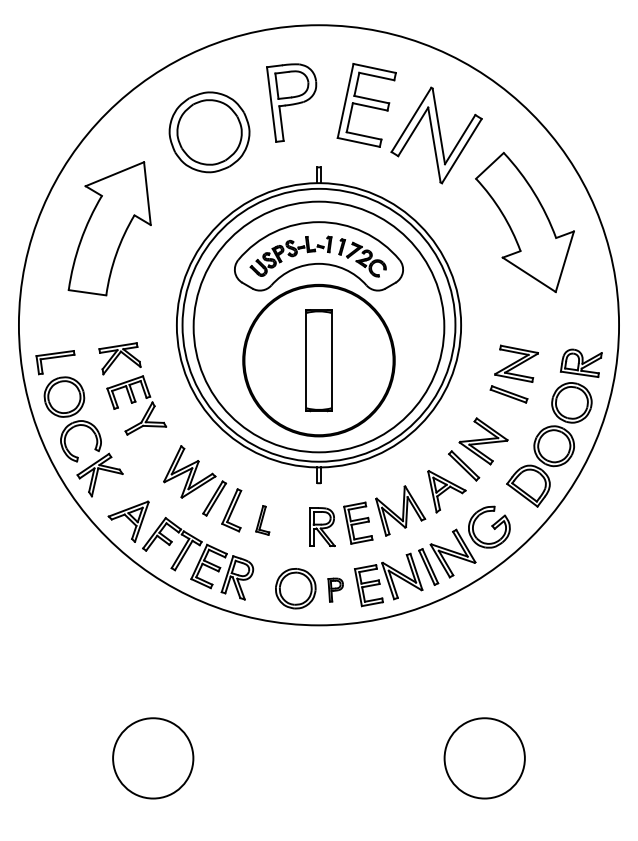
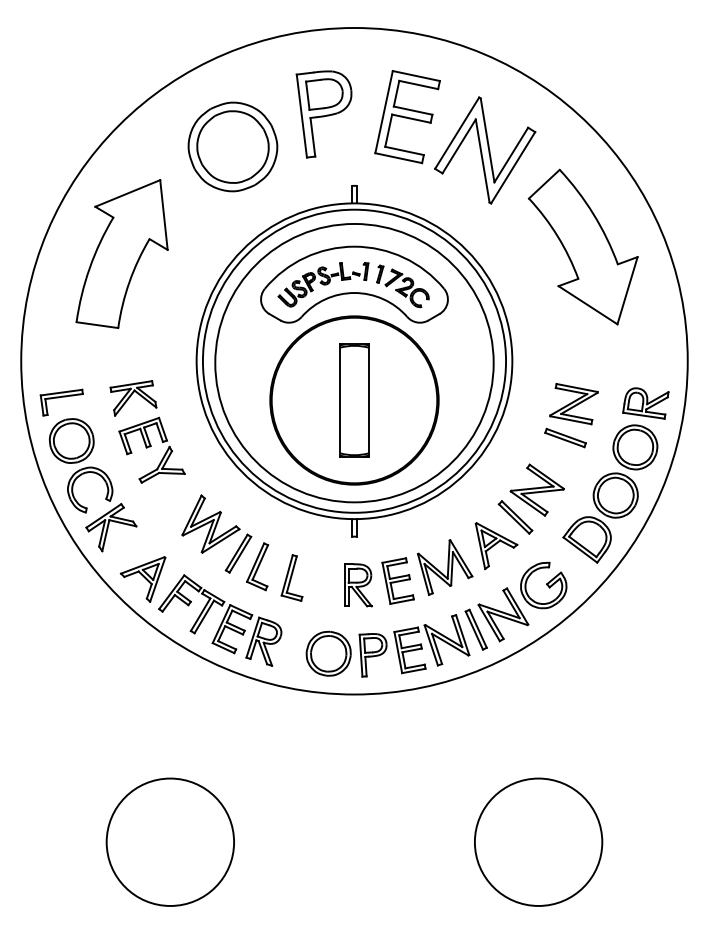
part: (262, 519) -> (291, 577), size x1.43
part: (335, 590) -> (372, 655), size x1.67
circle: (153, 757) -> (170, 841), size x1.43
circle: (484, 757) -> (538, 841), size x1.43

